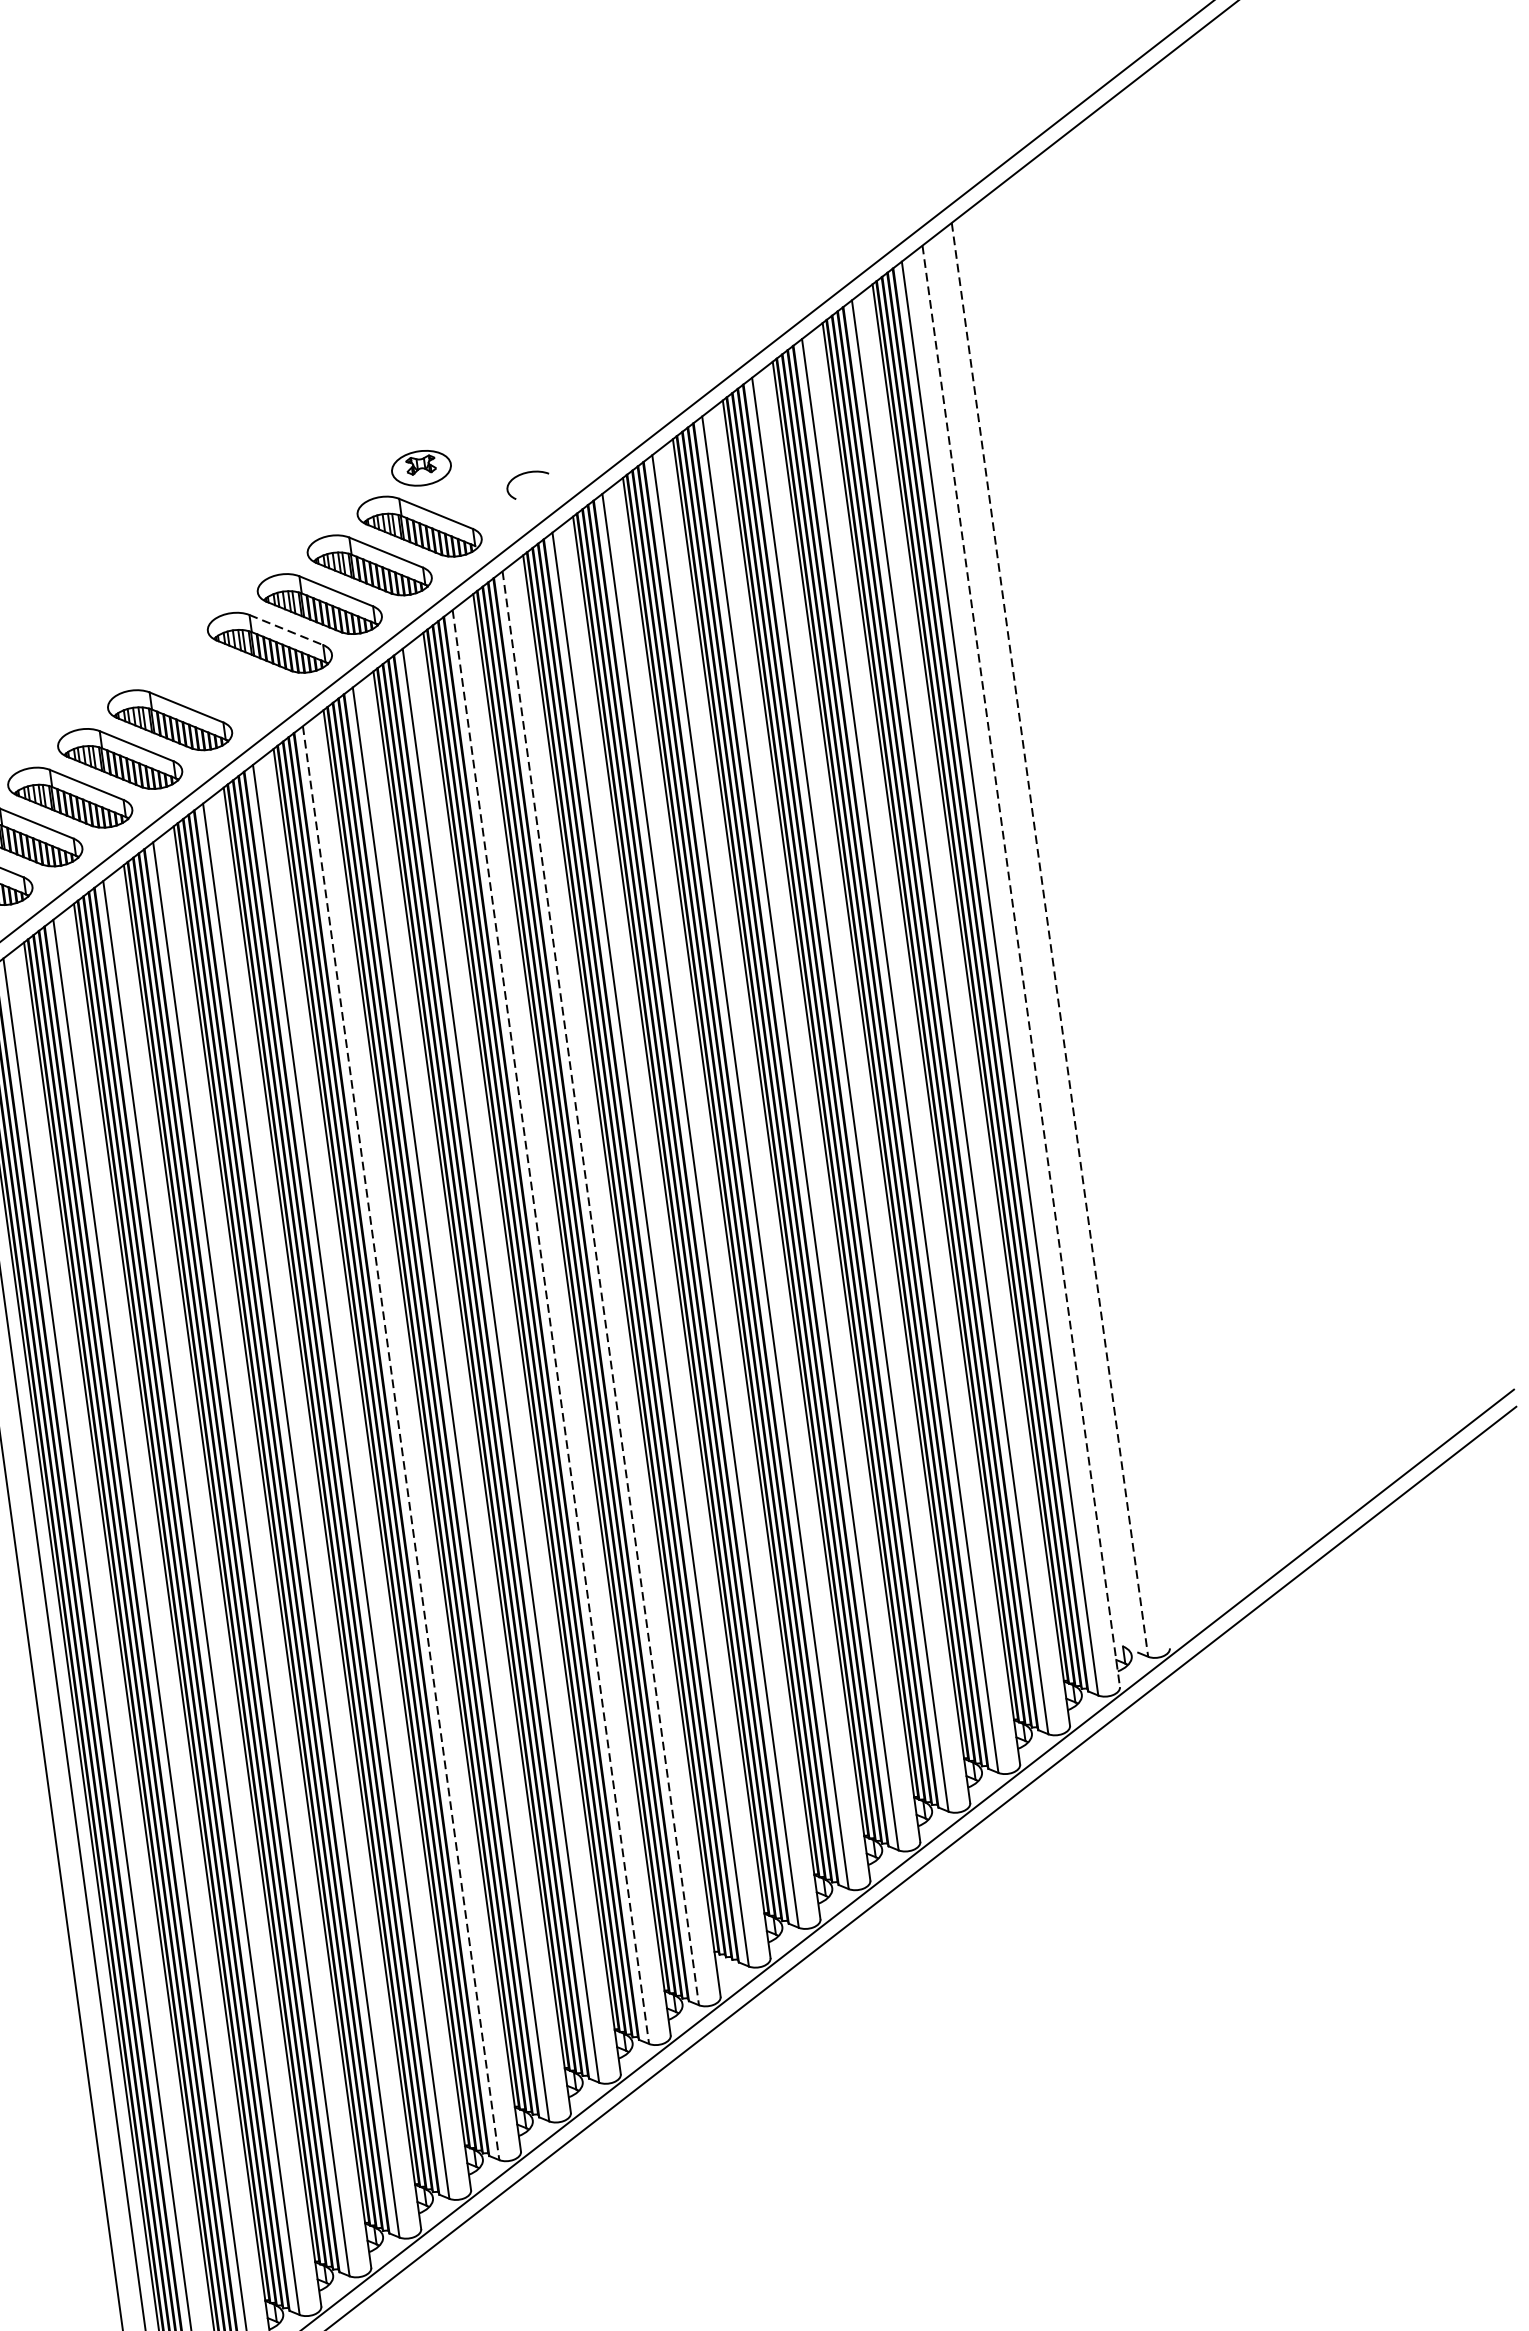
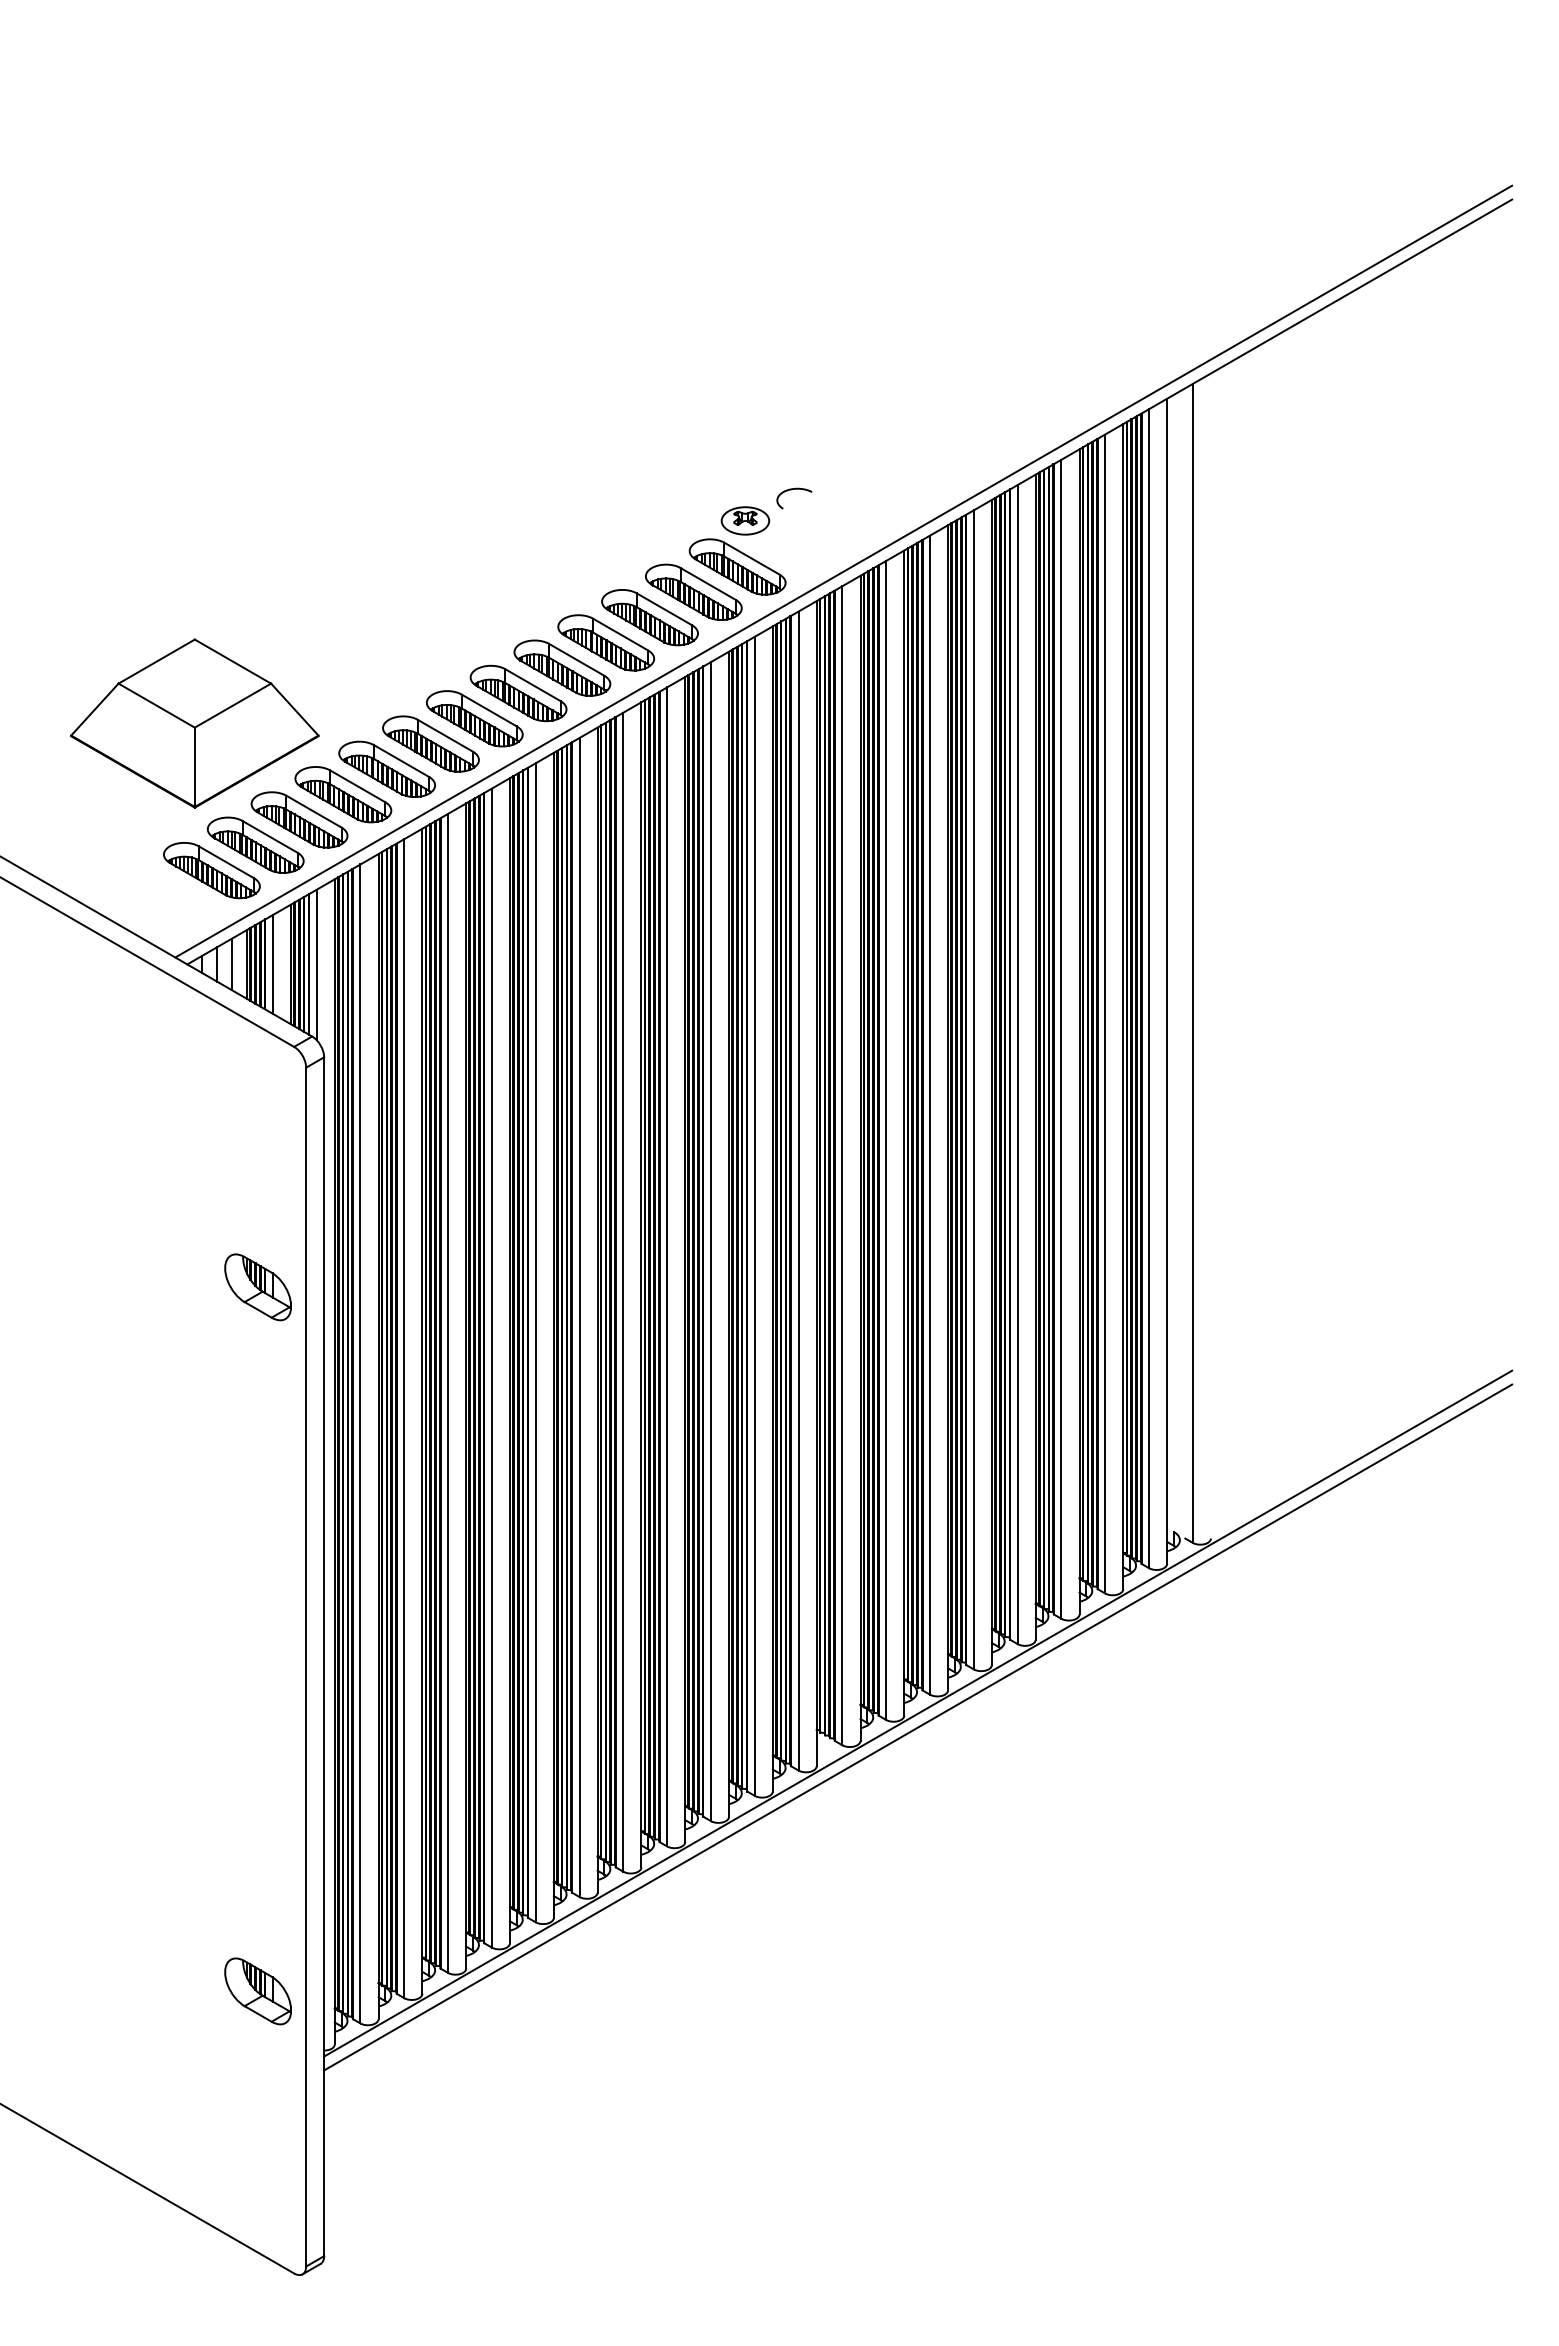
curve: (523, 475) -> (791, 490), moved
line: (286, 629) -> (620, 634), dashed -> solid
part: (219, 680) -> (562, 667), added
line: (1049, 940) -> (1192, 963), dashed -> solid
line: (1021, 966) -> (1167, 981), dashed -> solid
line: (600, 1288) -> (798, 1191), dashed -> solid
line: (550, 1327) -> (754, 1216), dashed -> solid
line: (401, 1443) -> (623, 1292), dashed -> solid

